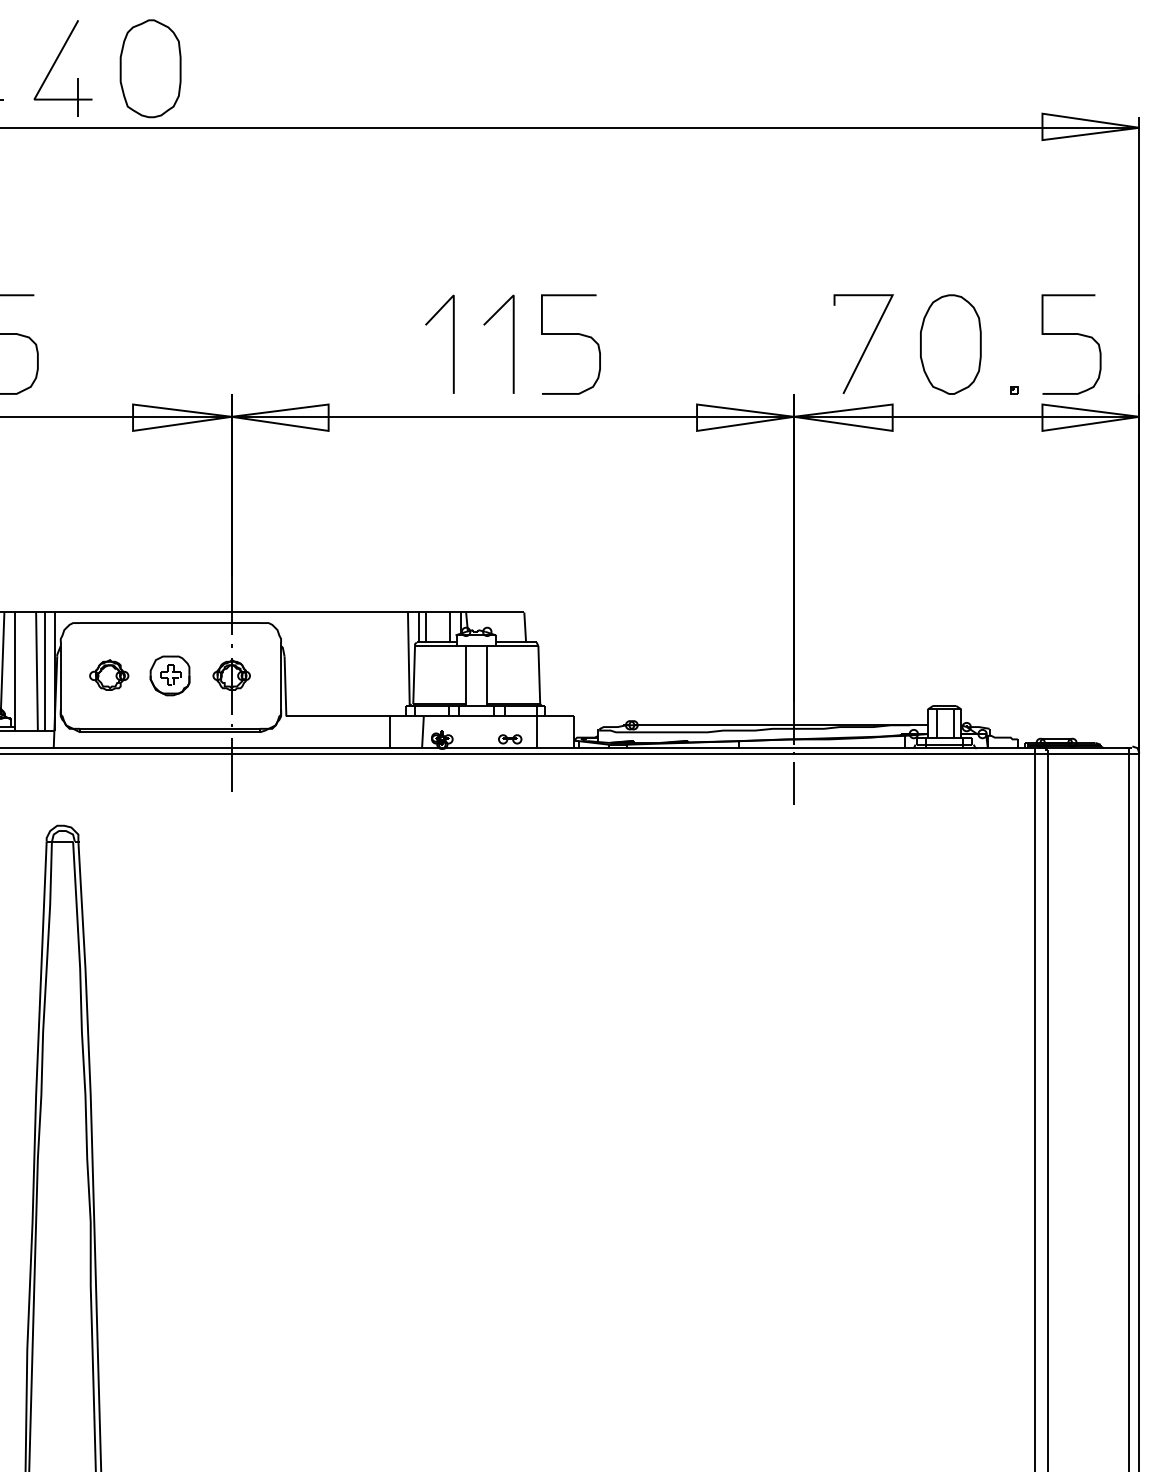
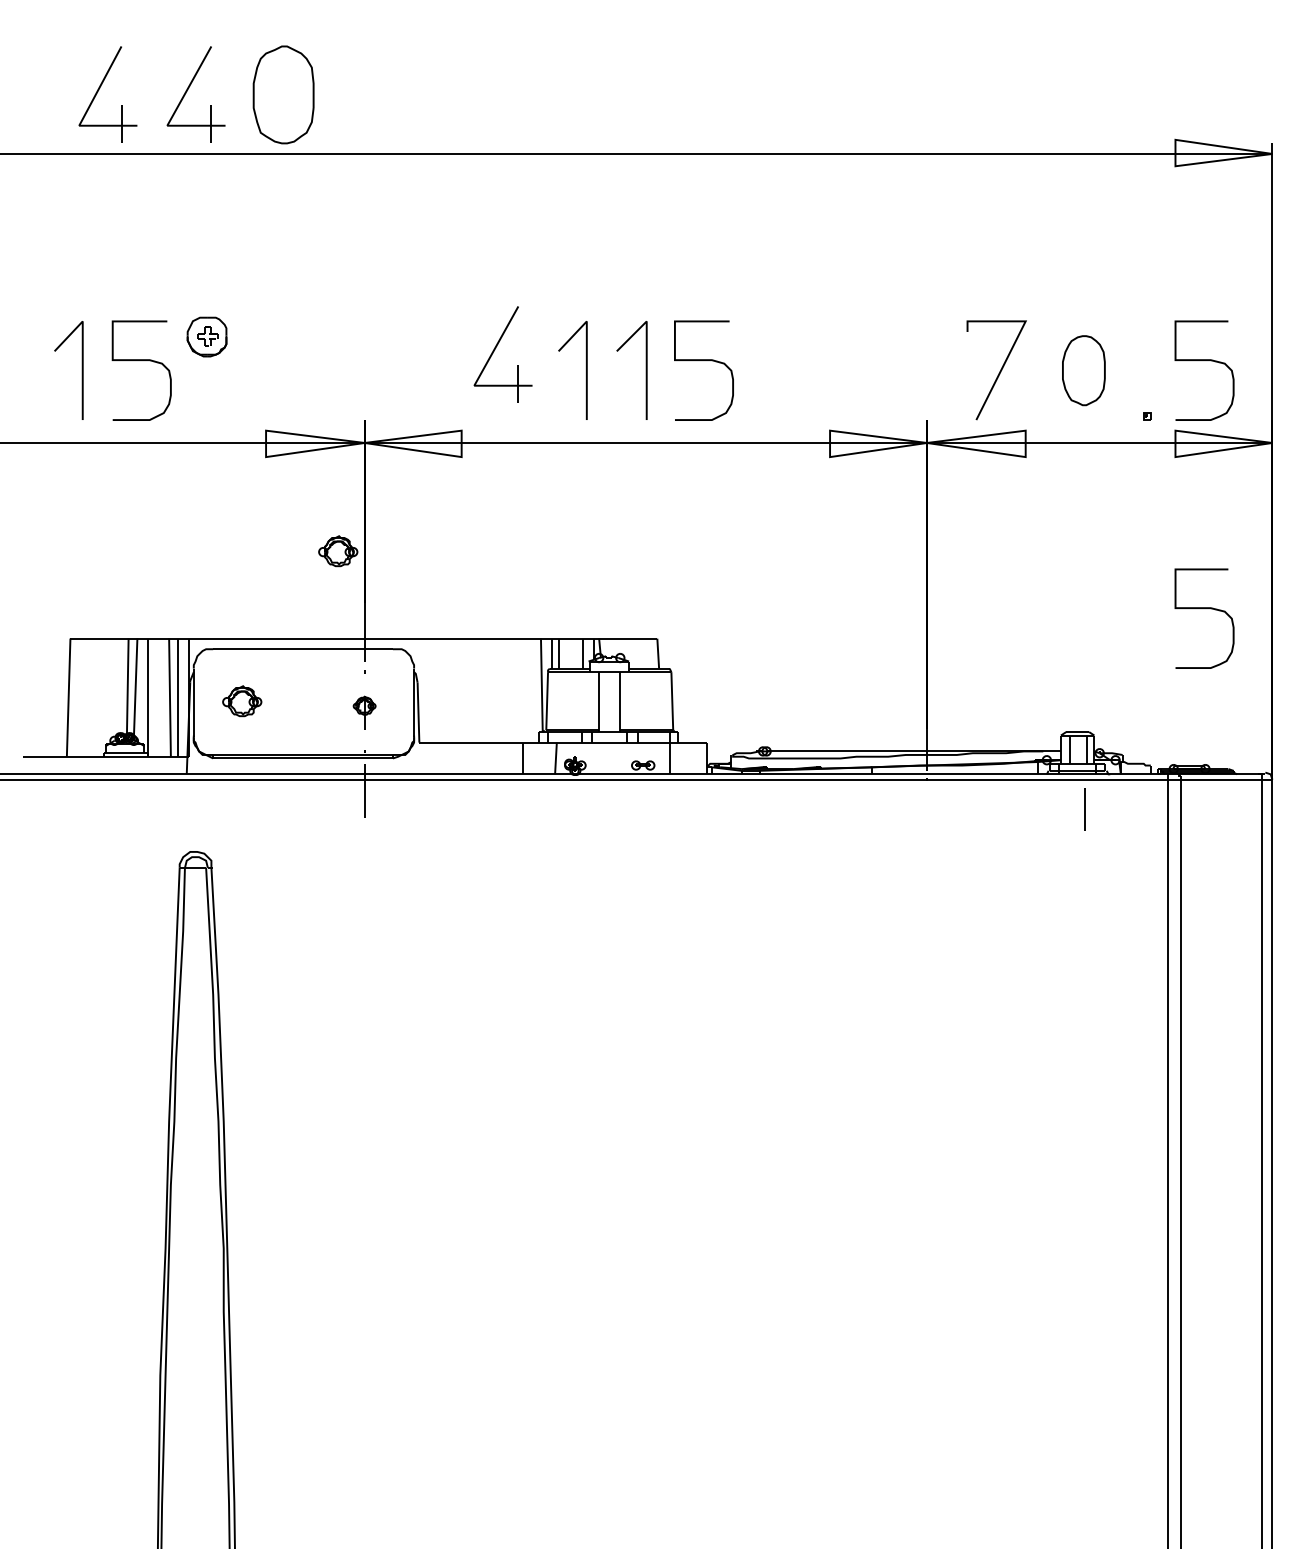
part: (363, 322) -> (496, 348), added
part: (950, 344) -> (1083, 370), size x0.7
part: (205, 525) -> (338, 551), added
curve: (1071, 582) -> (1204, 608), added
part: (169, 675) -> (206, 336), moved
part: (231, 686) -> (364, 712), size x0.6
line: (793, 783) -> (1084, 809), moved

